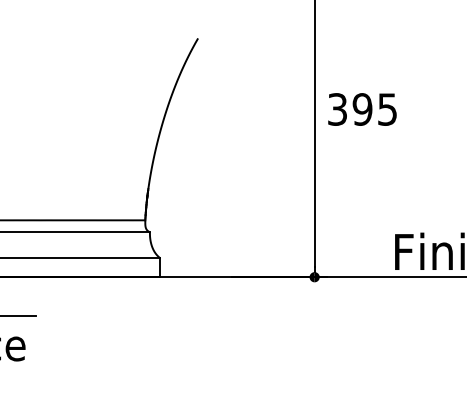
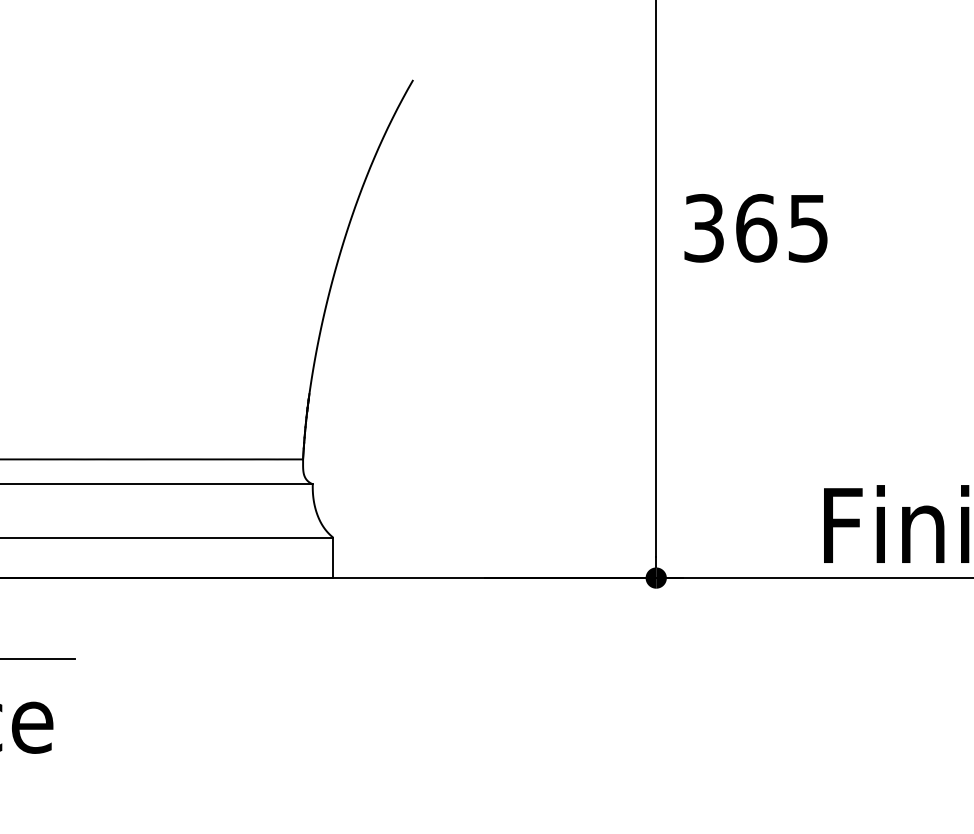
text: (362, 109) -> (756, 228), 395 -> 365

